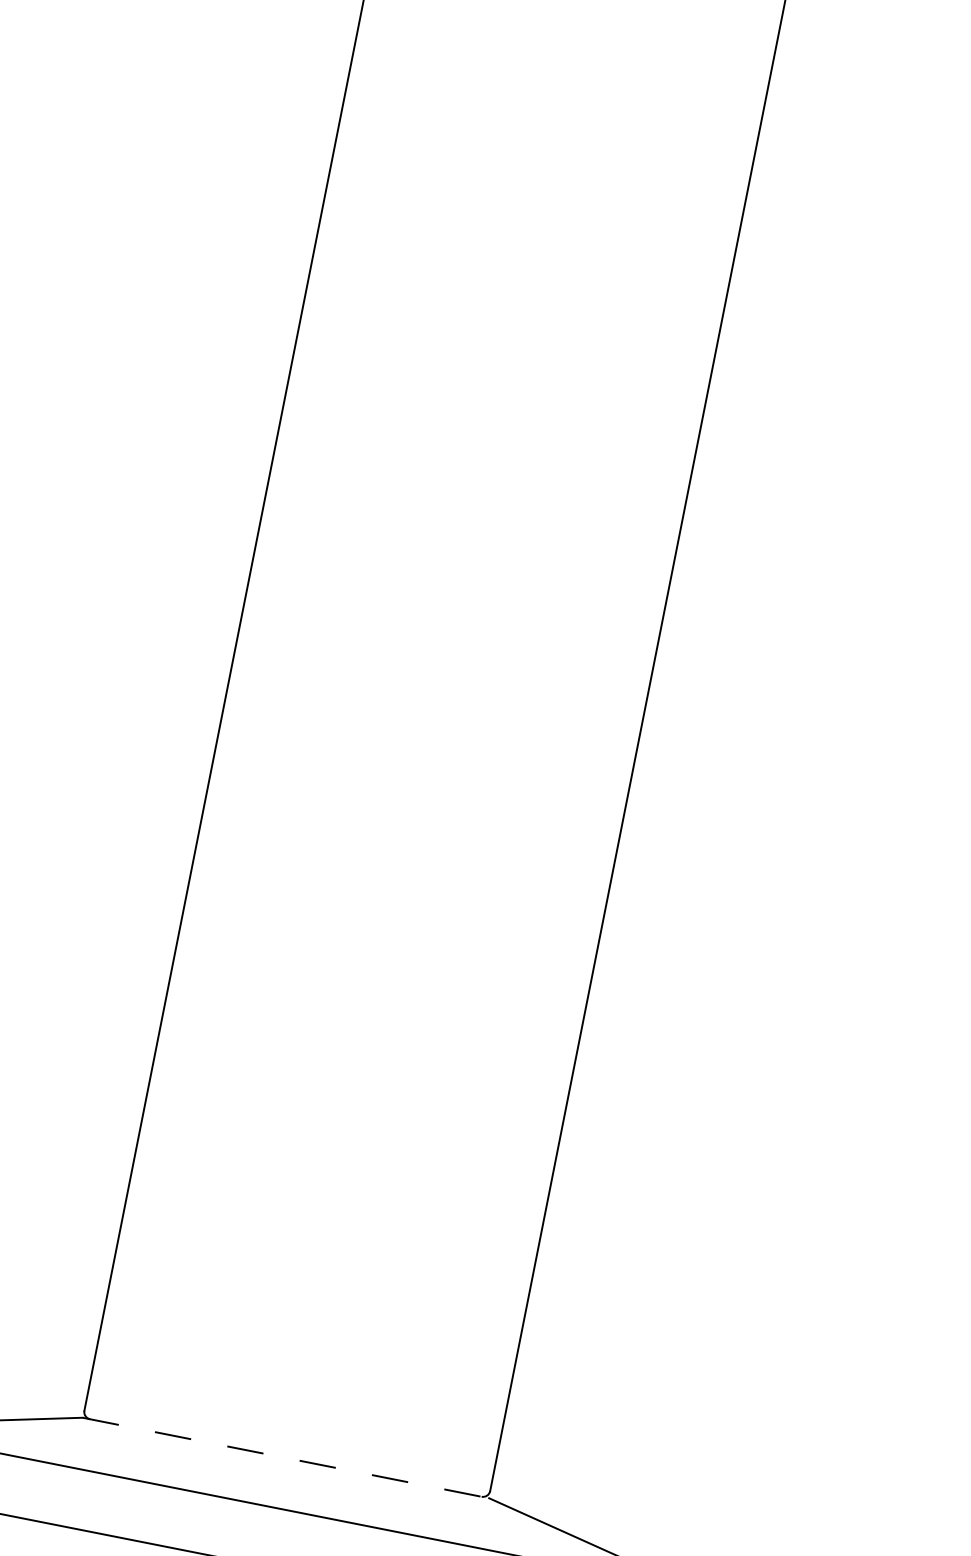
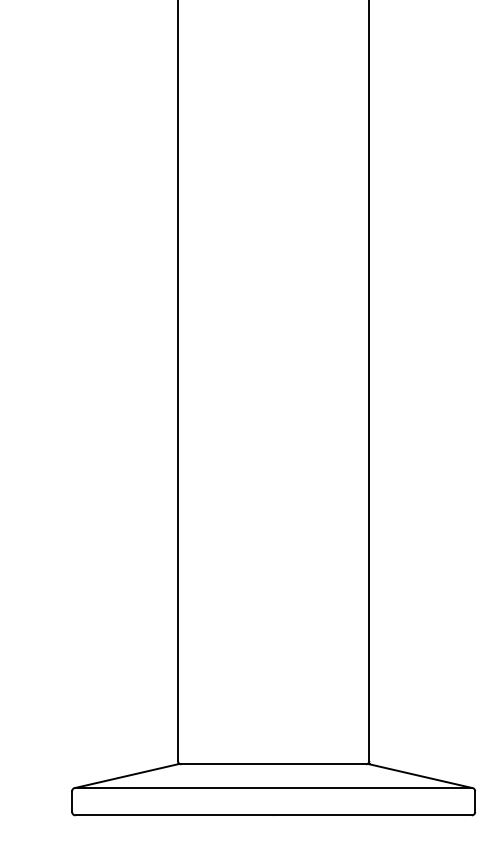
line: (285, 1458) -> (273, 764), dashed -> solid

